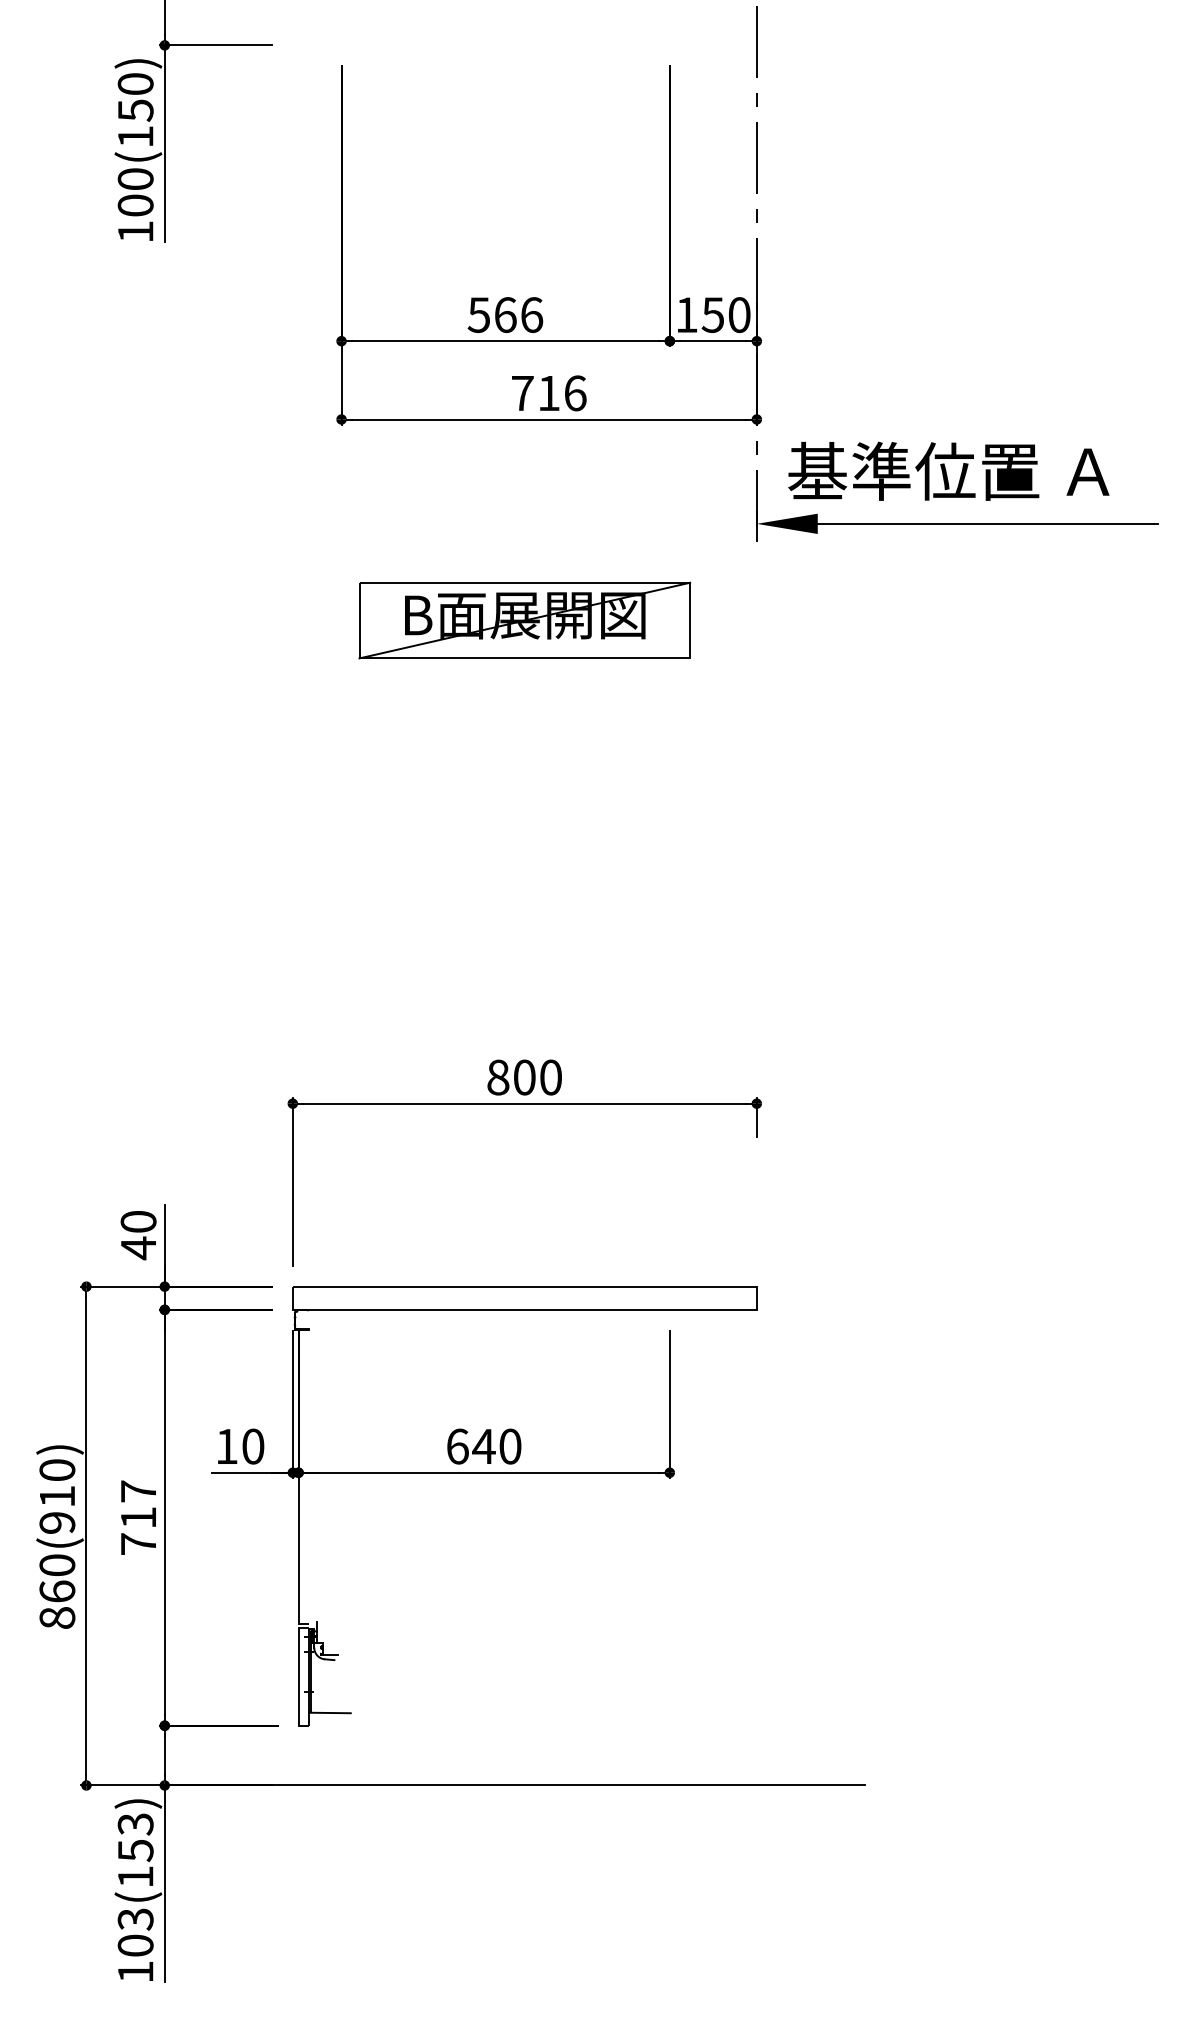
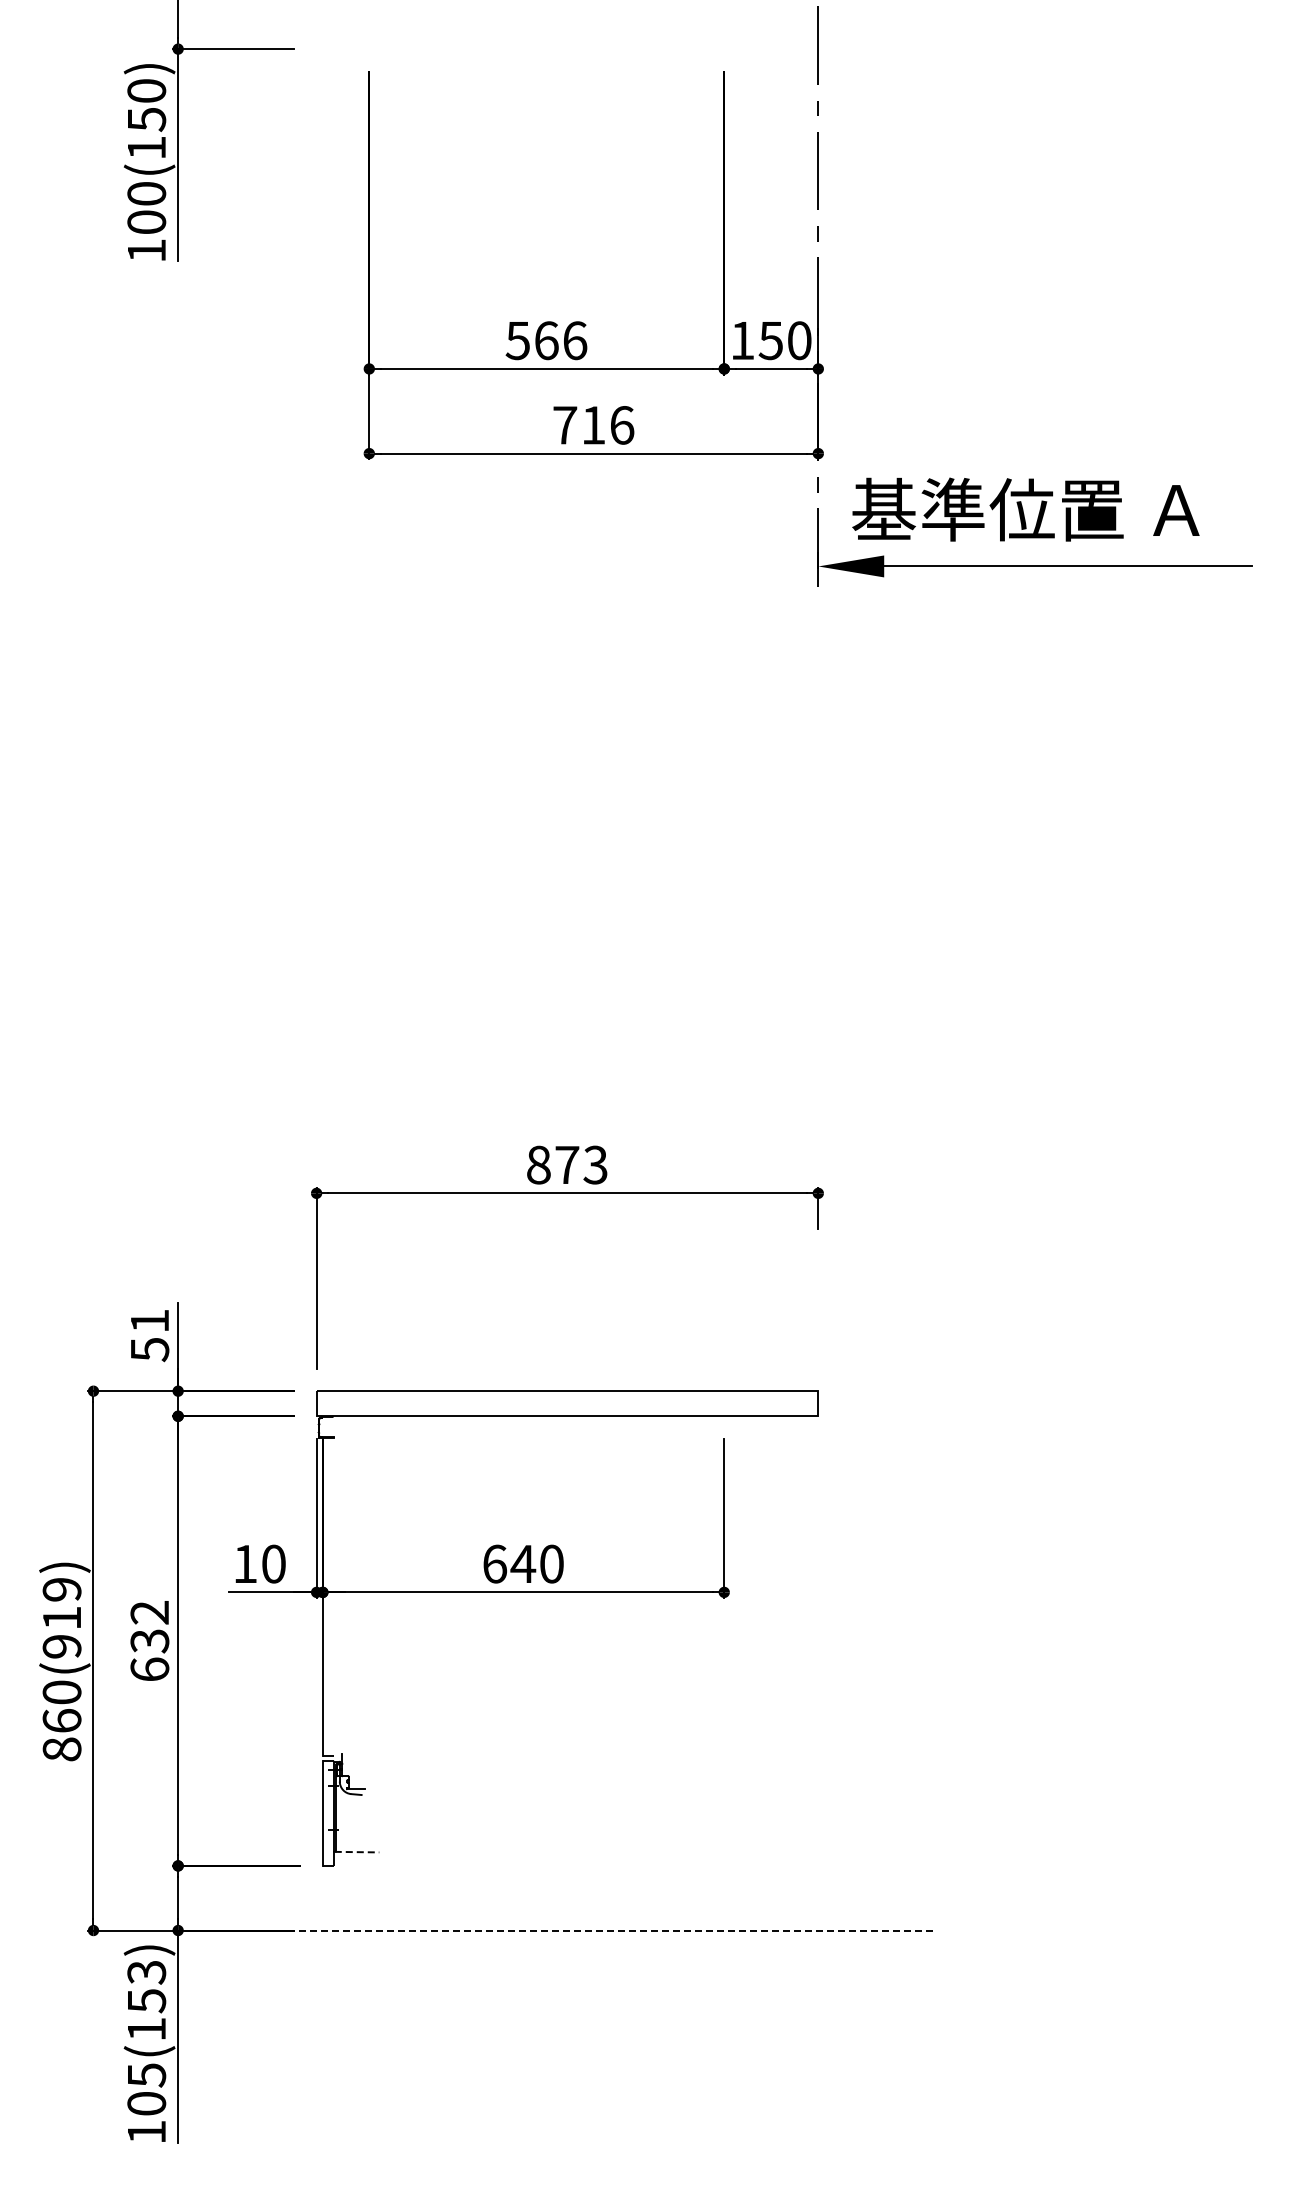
part: (524, 620) -> (567, 670), removed
text: (537, 1076) -> (581, 1164), 800 -> 873
text: (138, 1235) -> (149, 1335), 40 -> 51
text: (56, 1470) -> (61, 1589), 860(910) -> 860(919)
text: (138, 1517) -> (149, 1640), 717 -> 632
line: (330, 1713) -> (357, 1852), solid -> dashed
line: (550, 1785) -> (595, 1930), solid -> dashed
text: (135, 1919) -> (146, 2075), 103(153) -> 105(153)

